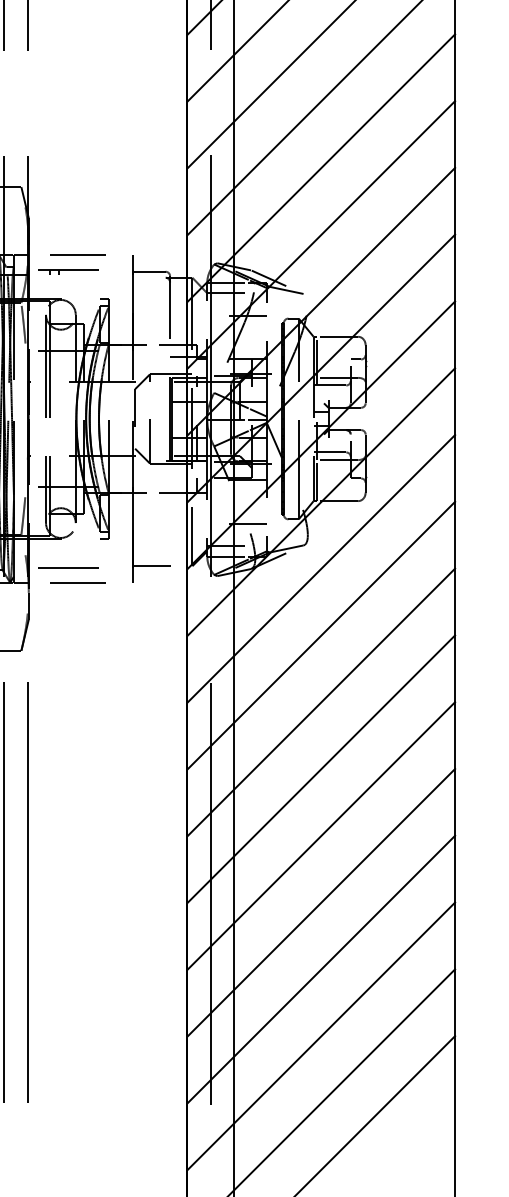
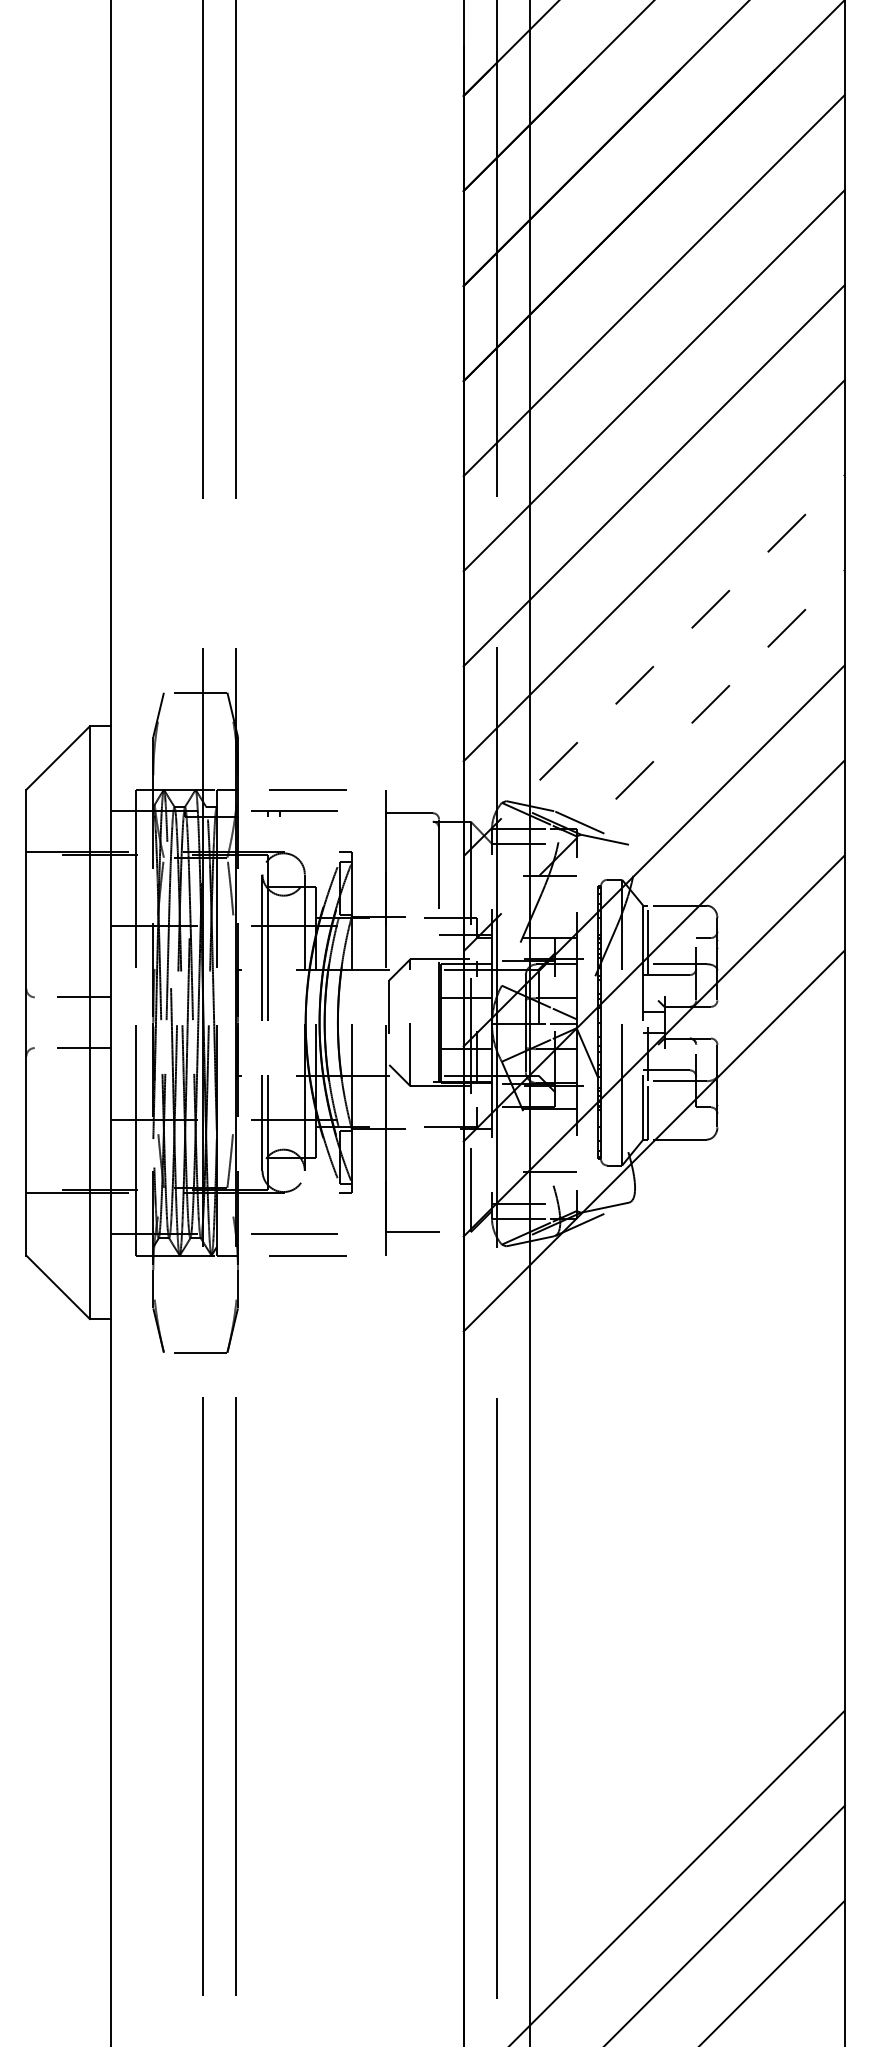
line: (321, 167) -> (654, 665), solid -> dashed
line: (321, 234) -> (654, 760), solid -> dashed
line: (320, 568) -> (653, 1235), removed
line: (320, 635) -> (653, 1330), removed
line: (320, 702) -> (653, 1425), removed
line: (320, 768) -> (653, 1520), removed
line: (320, 835) -> (653, 1615), removed
line: (320, 902) -> (653, 1710), removed
line: (320, 969) -> (653, 1805), removed

